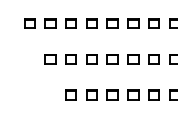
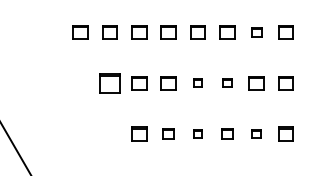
part: (153, 23) -> (256, 32), size x0.7
part: (50, 59) -> (109, 83), size x1.4
part: (112, 59) -> (197, 83), size x0.6
part: (133, 59) -> (227, 83), size x0.6
part: (91, 94) -> (168, 133), size x0.7
part: (112, 94) -> (197, 133), size x0.6
part: (133, 94) -> (227, 133), size x0.7
part: (153, 94) -> (256, 133), size x0.6

